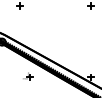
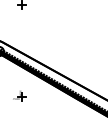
part: (28, 76) -> (20, 95), moved

